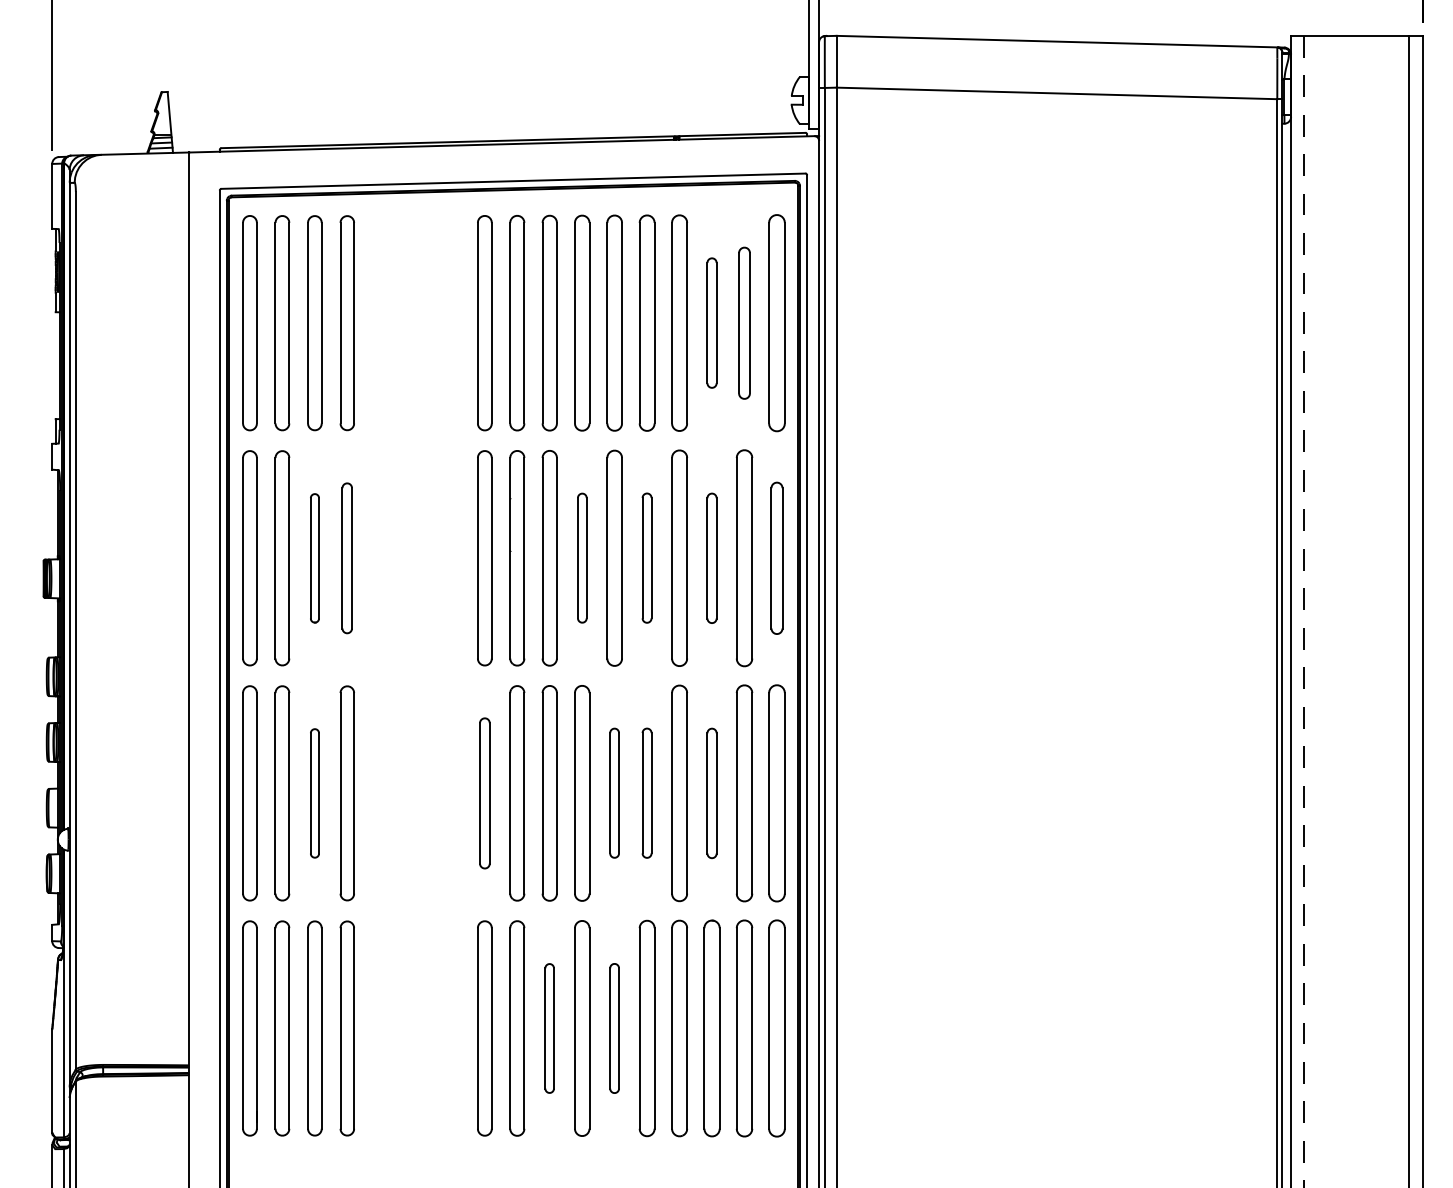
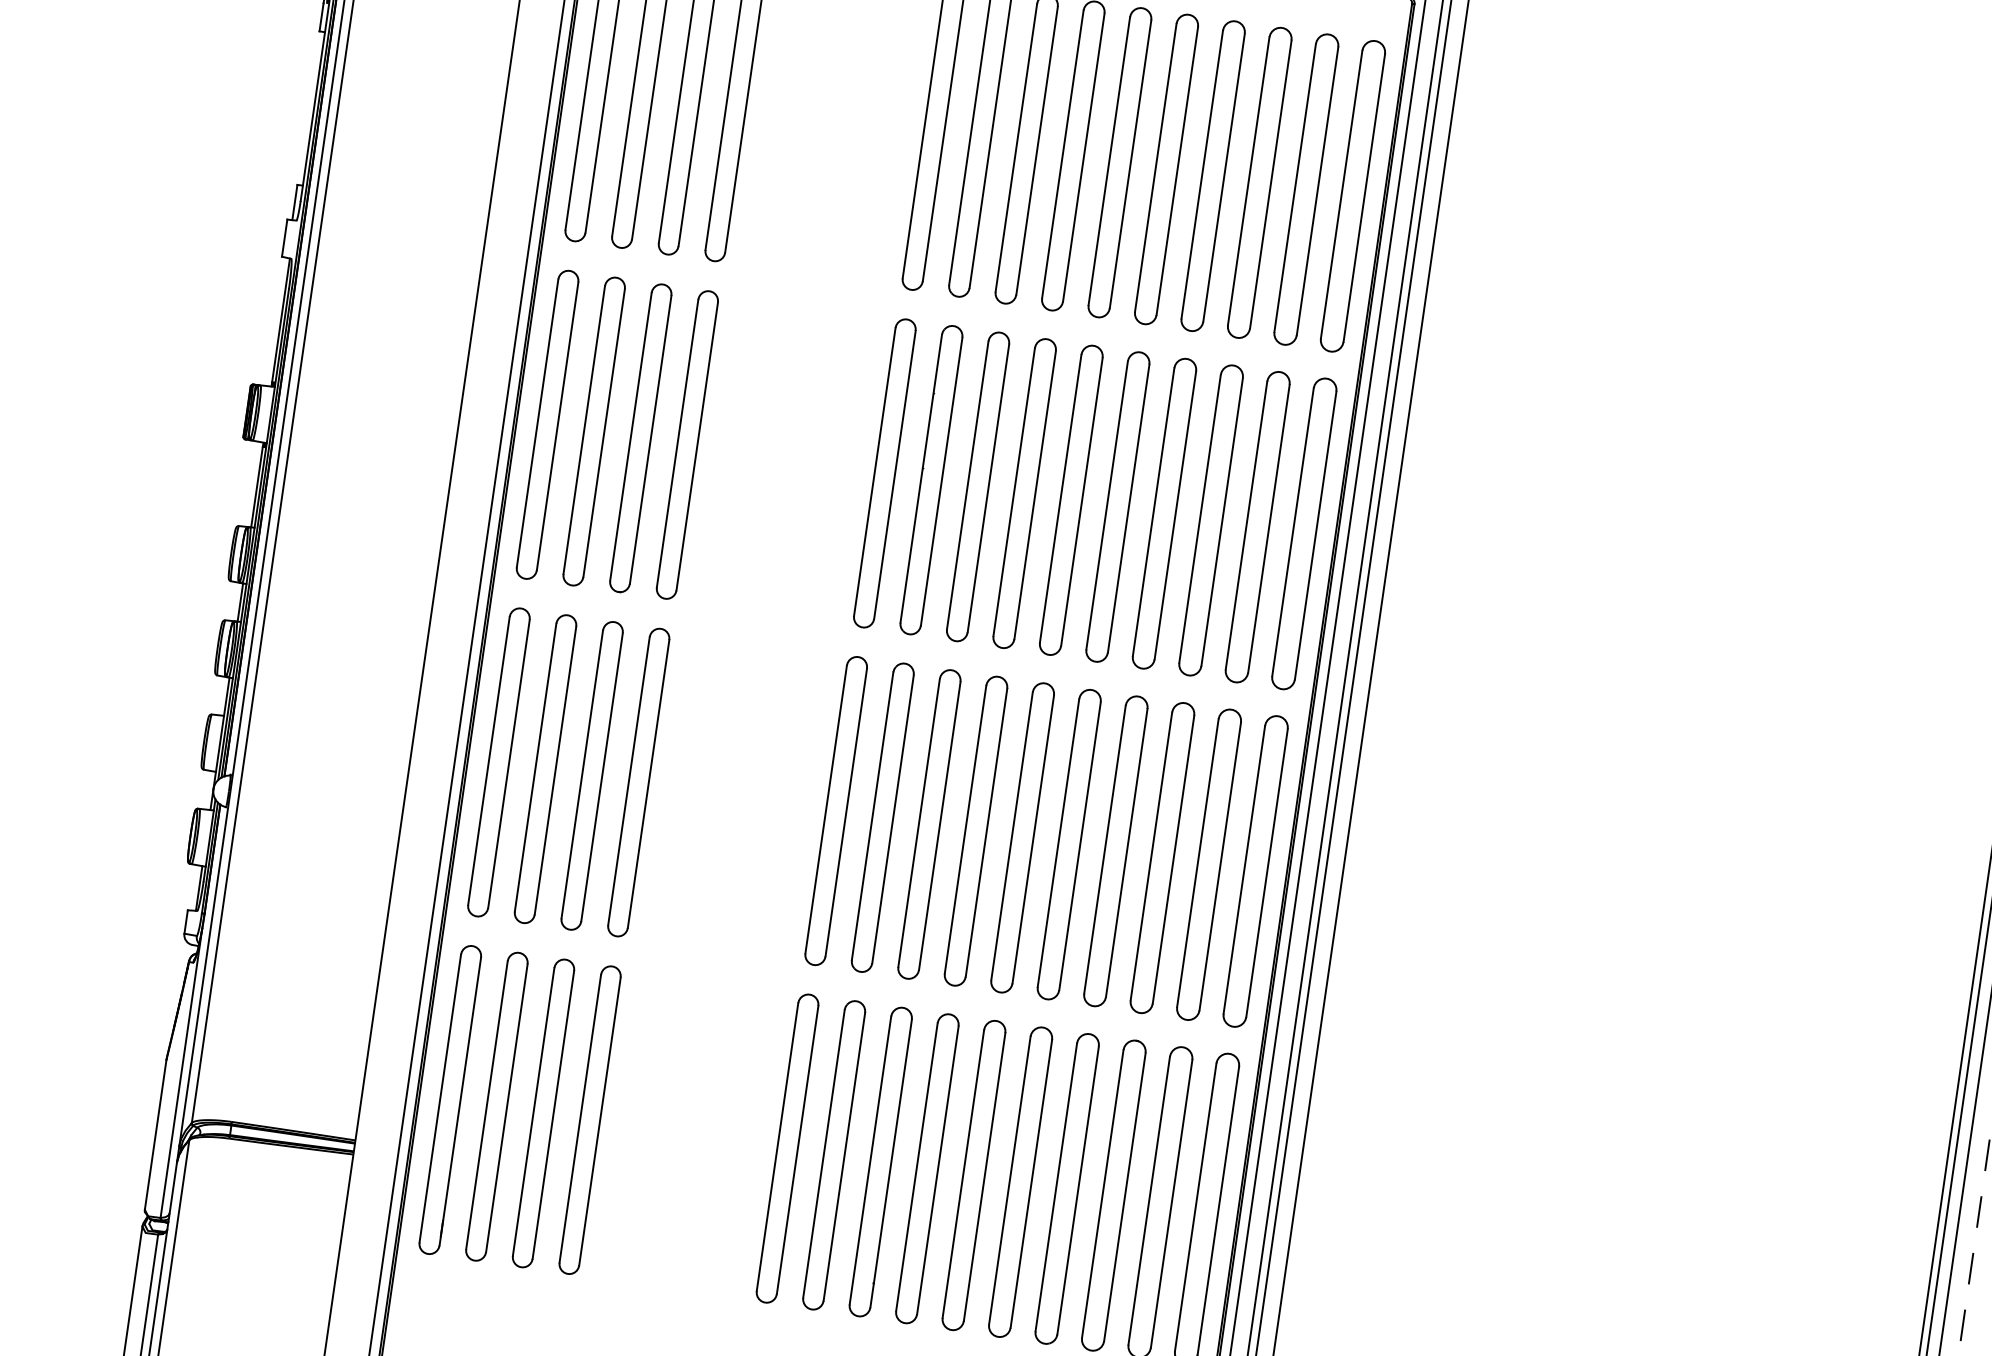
part: (711, 322) -> (1259, 181), size x1.67
part: (744, 323) -> (1306, 190), size x1.43
part: (582, 557) -> (1025, 492), size x1.67
part: (646, 557) -> (1117, 505), size x1.67
part: (314, 558) -> (640, 438), size x1.67
part: (346, 558) -> (686, 445), size x1.43
part: (711, 558) -> (1210, 520), size x1.67
part: (776, 558) -> (1303, 534), size x1.43
part: (614, 792) -> (1022, 836), size x1.67
part: (646, 792) -> (1068, 843), size x1.67
part: (314, 793) -> (591, 775), size x1.67
part: (484, 793) -> (835, 811), size x1.43
part: (711, 793) -> (1161, 858), size x1.67
part: (549, 1028) -> (880, 1162), size x1.67
part: (614, 1028) -> (973, 1175), size x1.67

